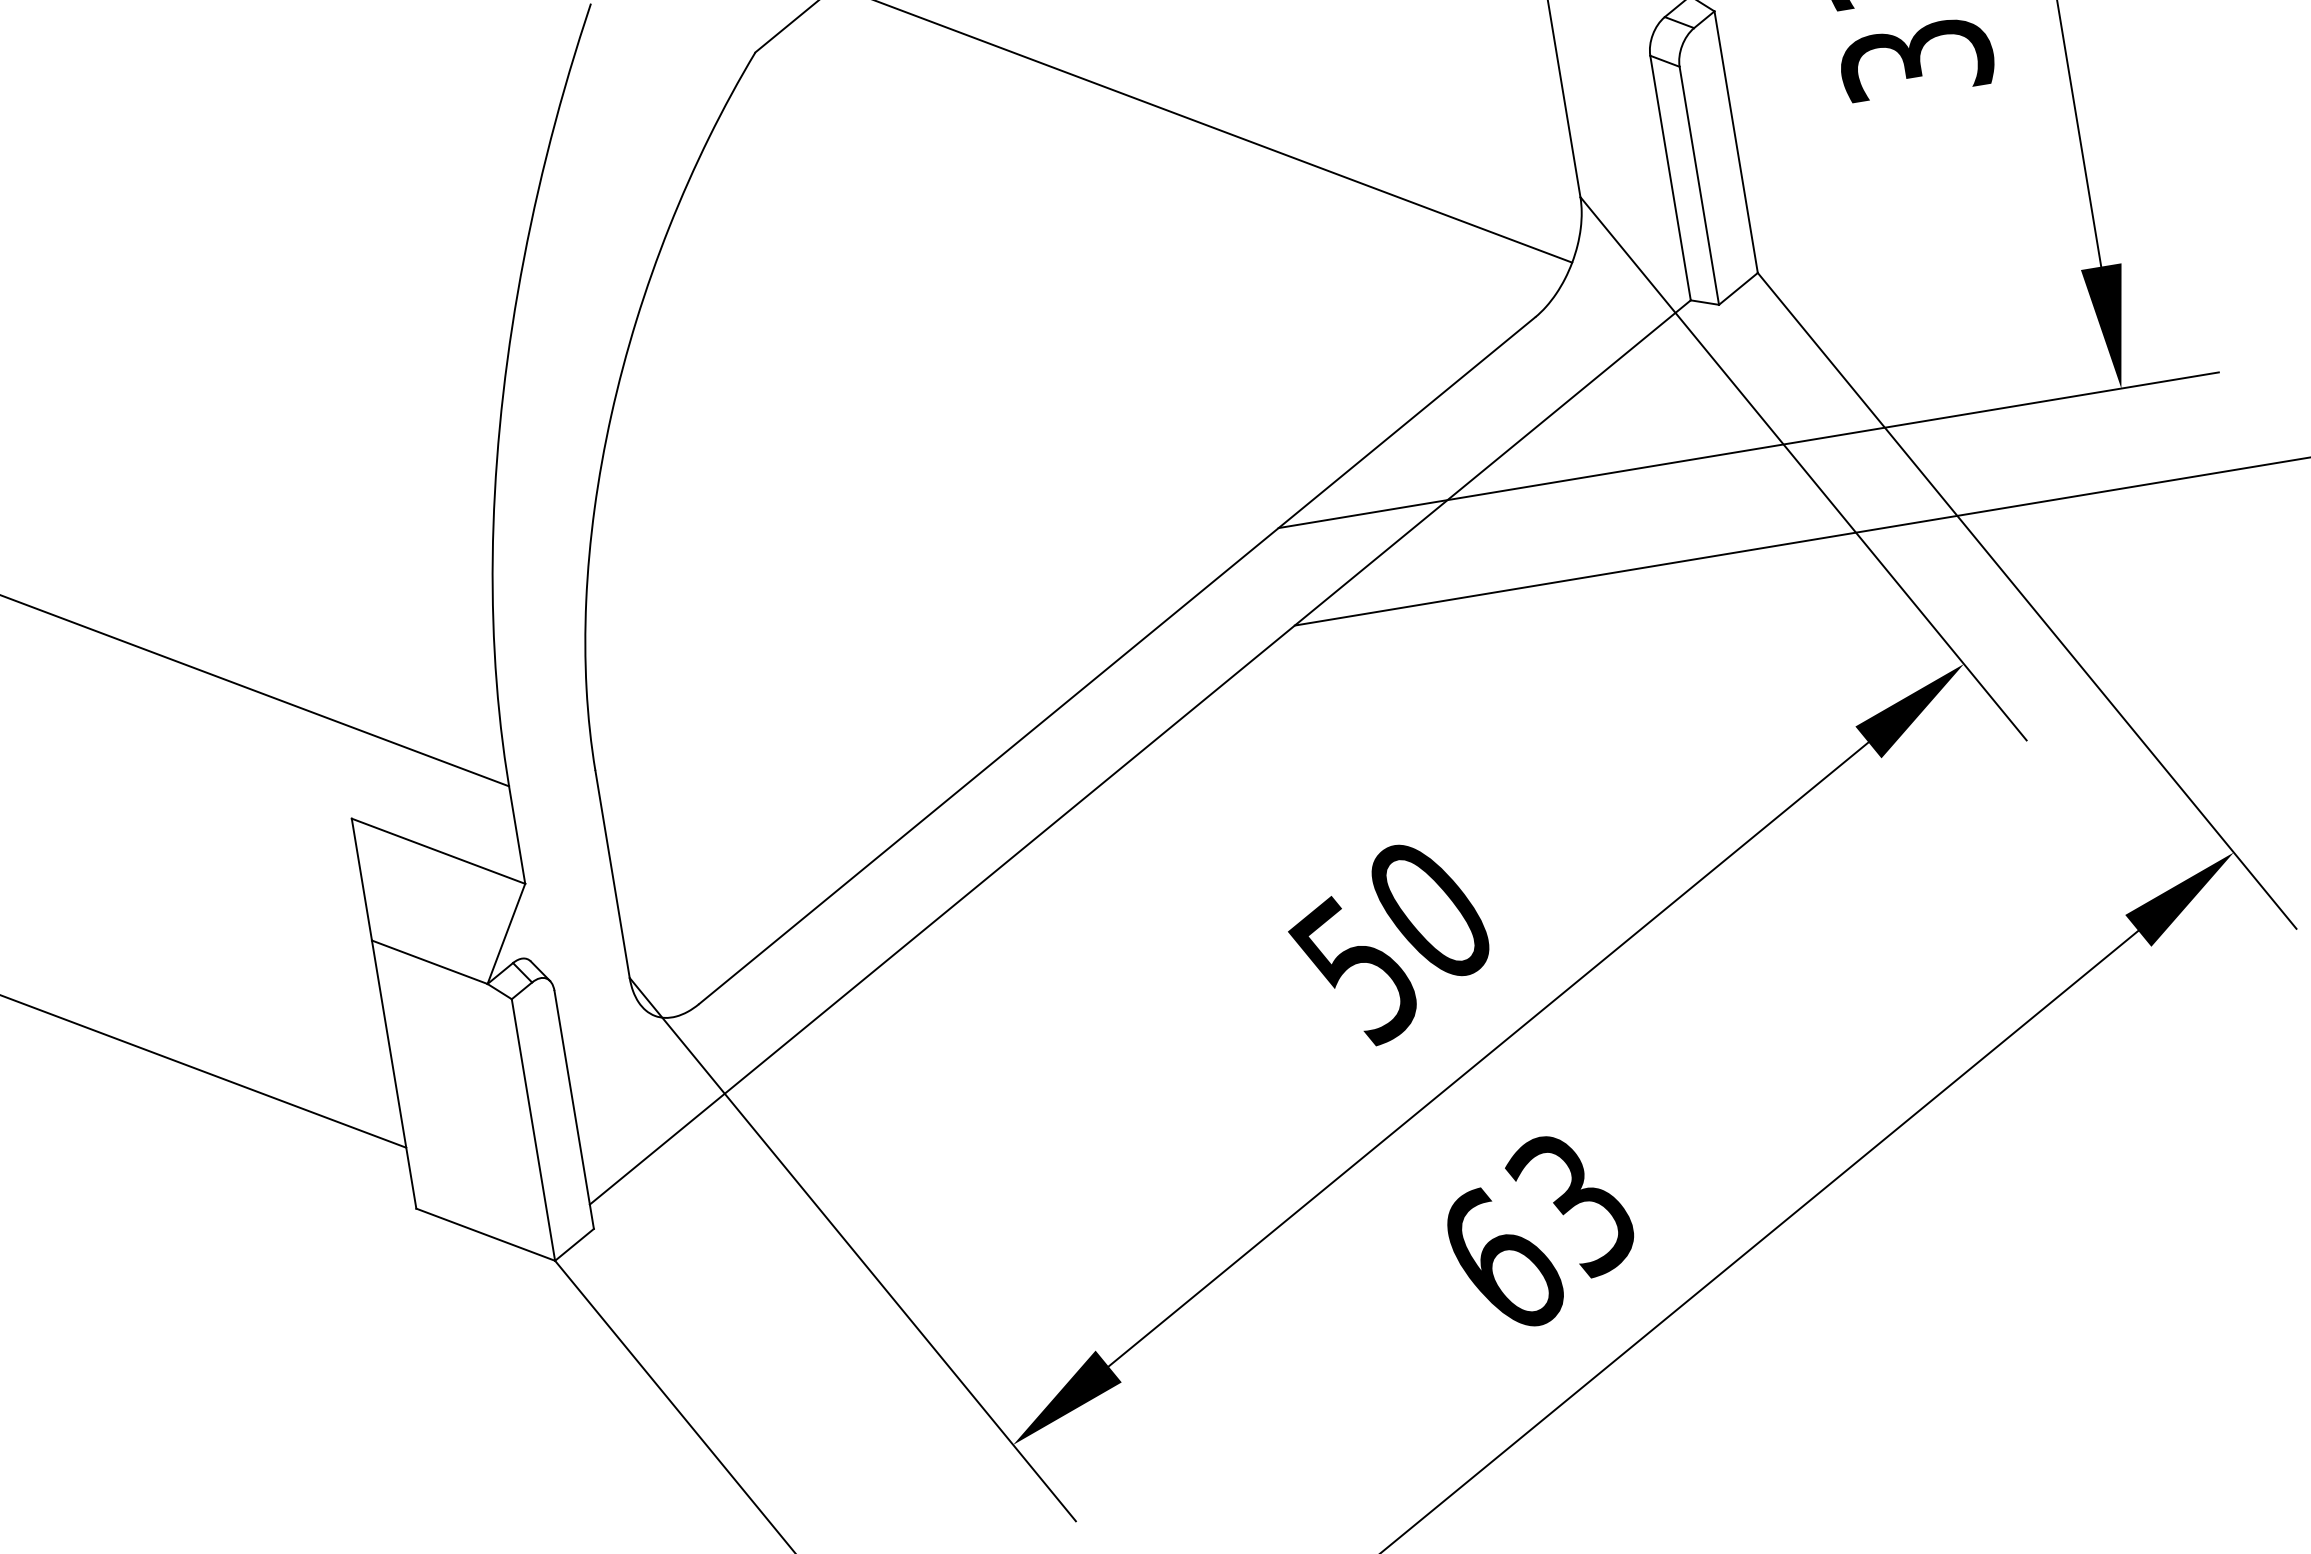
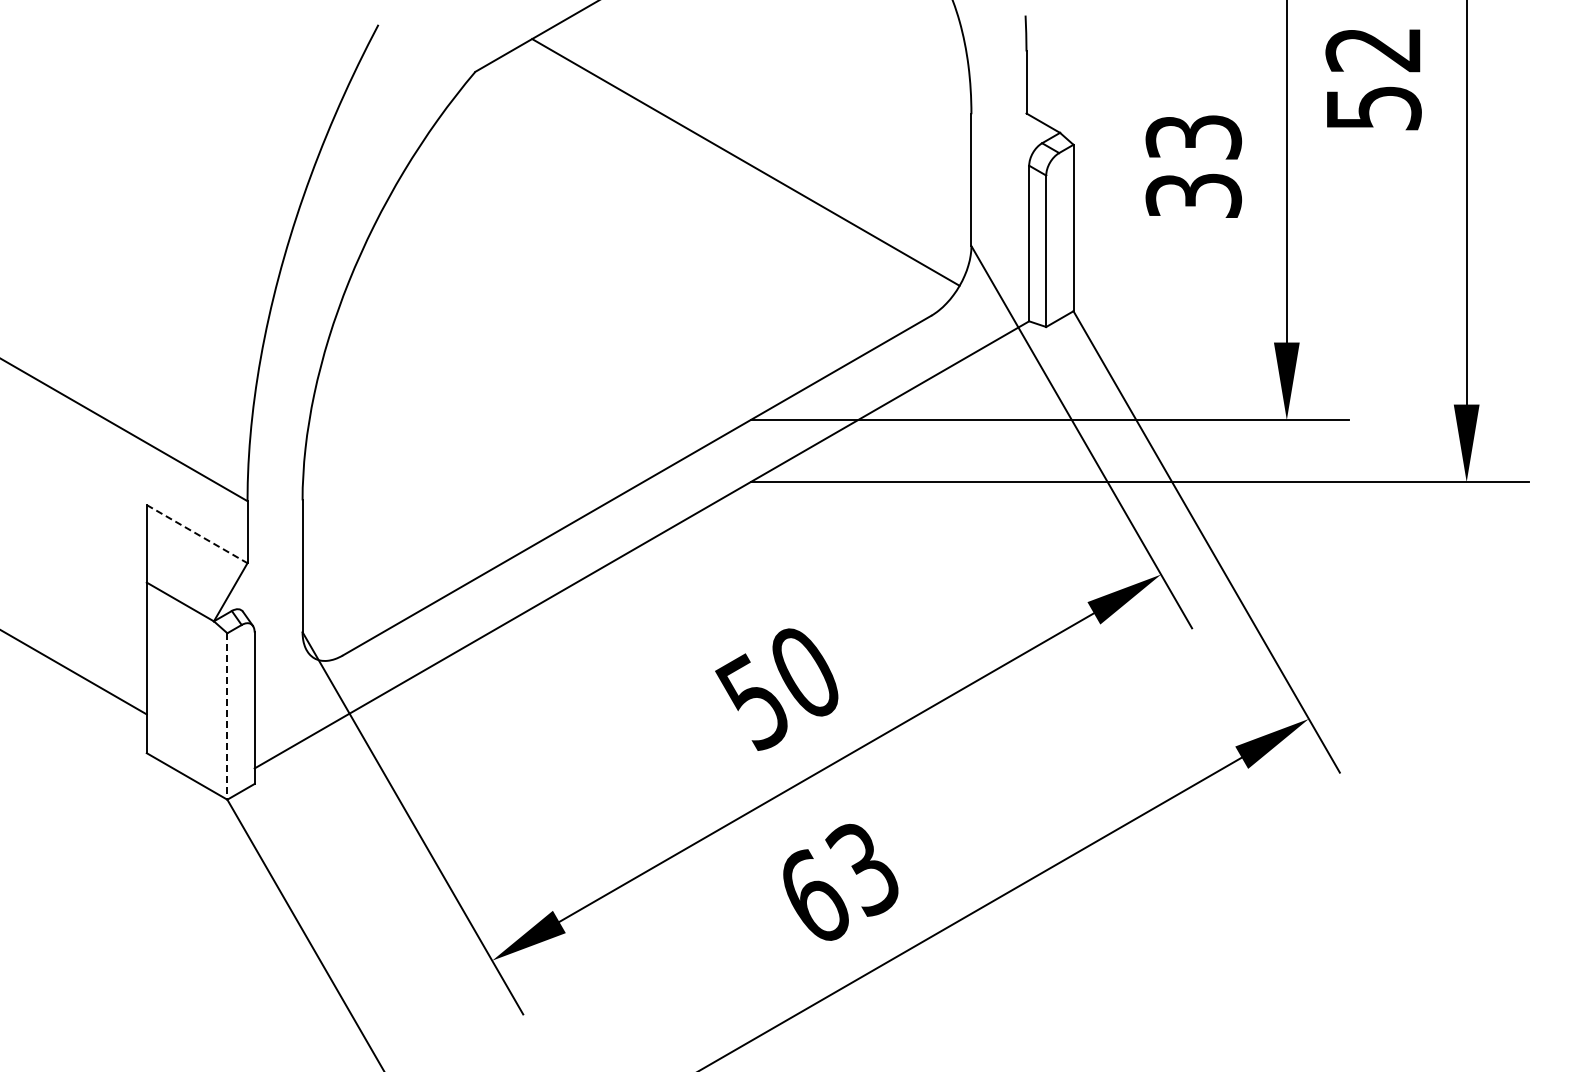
line: (439, 851) -> (197, 534), solid -> dashed
line: (533, 1129) -> (227, 716), solid -> dashed

